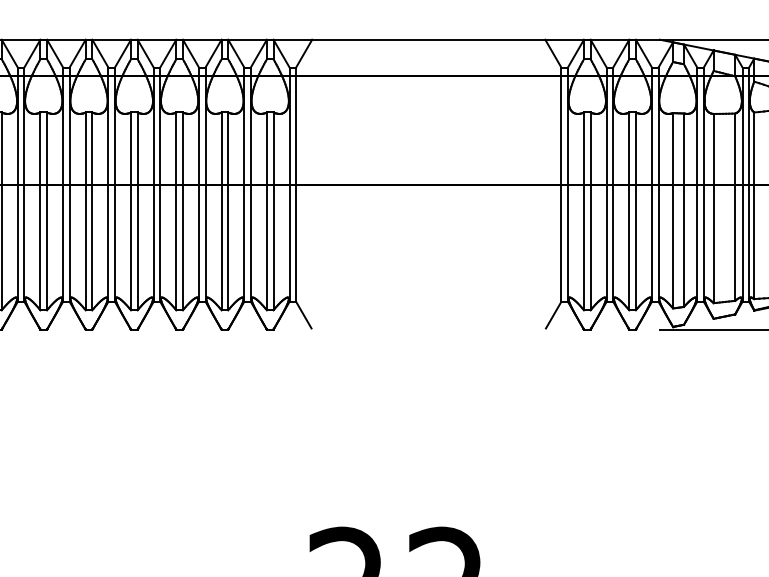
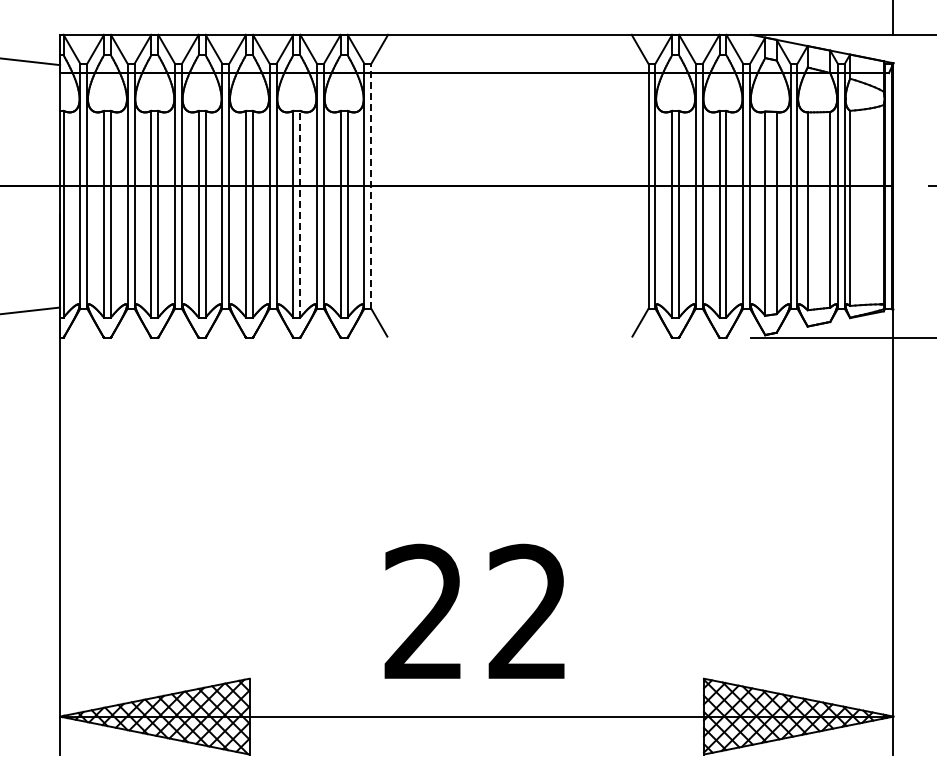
line: (296, 183) -> (371, 185), solid -> dashed
line: (228, 210) -> (300, 213), solid -> dashed

